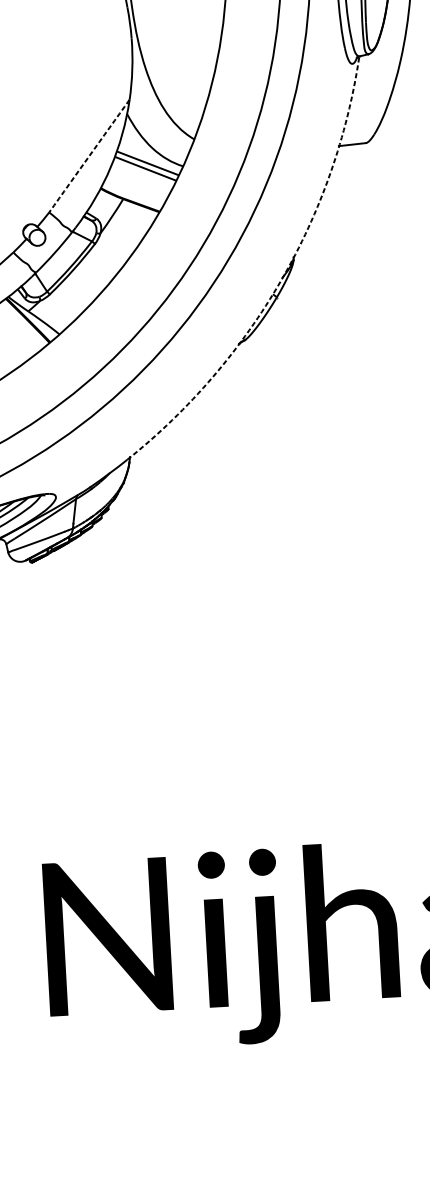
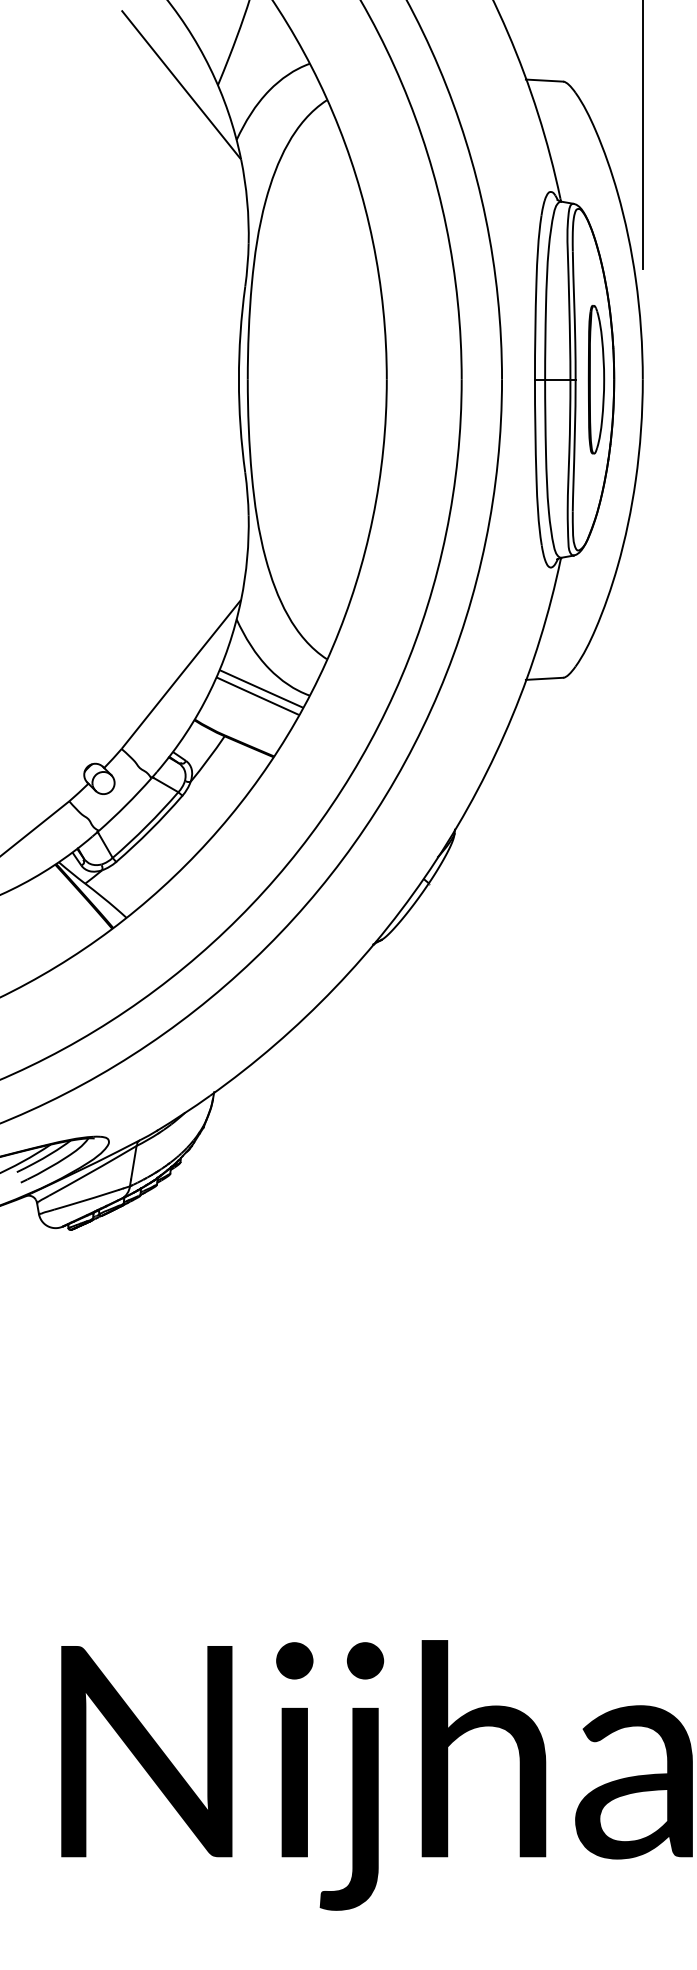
arc: (89, 156) -> (181, 674), dashed -> solid
arc: (281, 280) -> (436, 860), dashed -> solid

